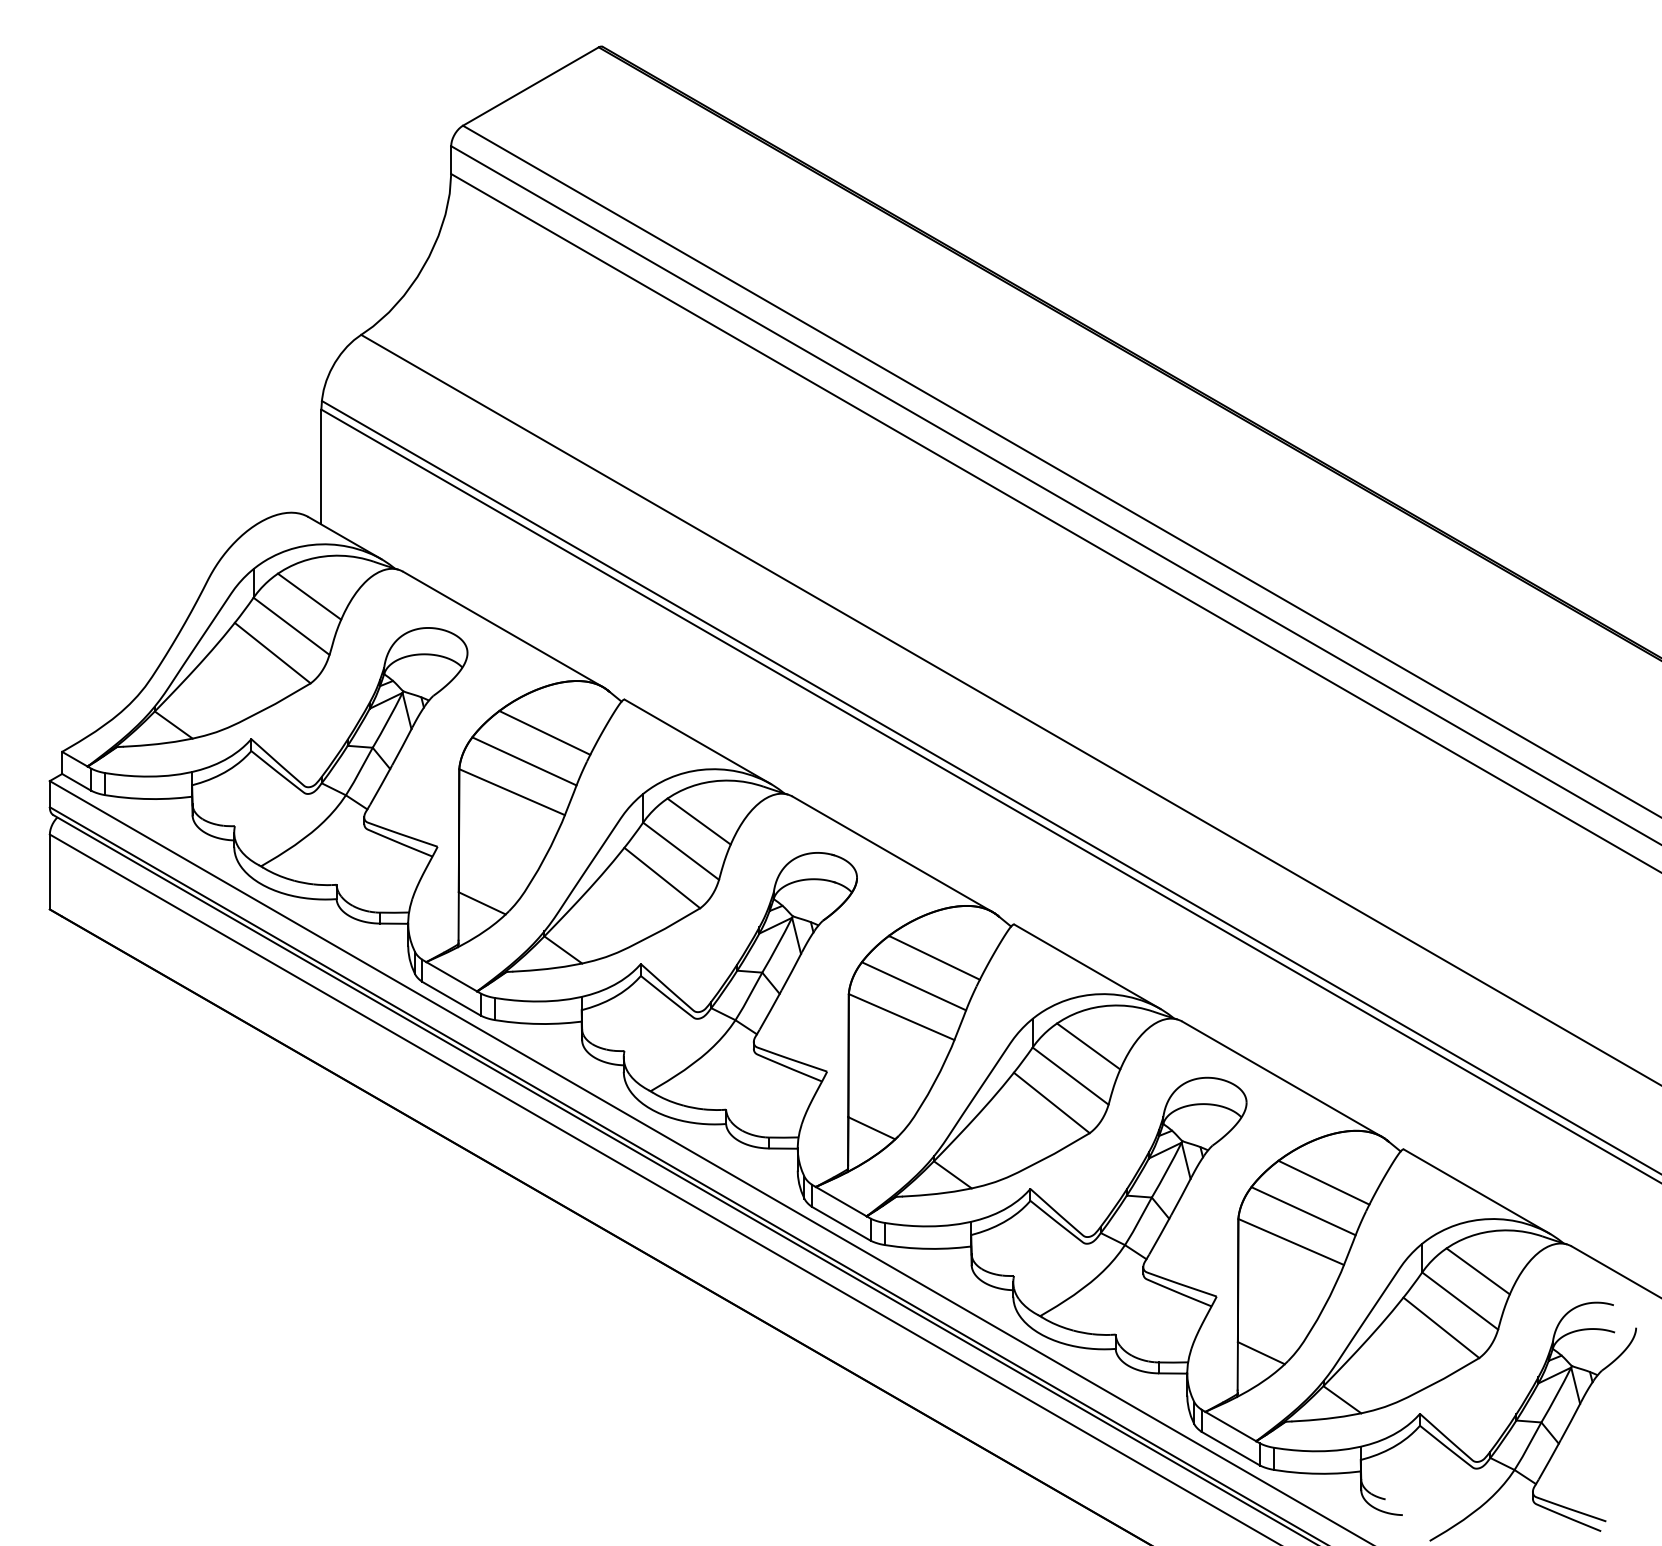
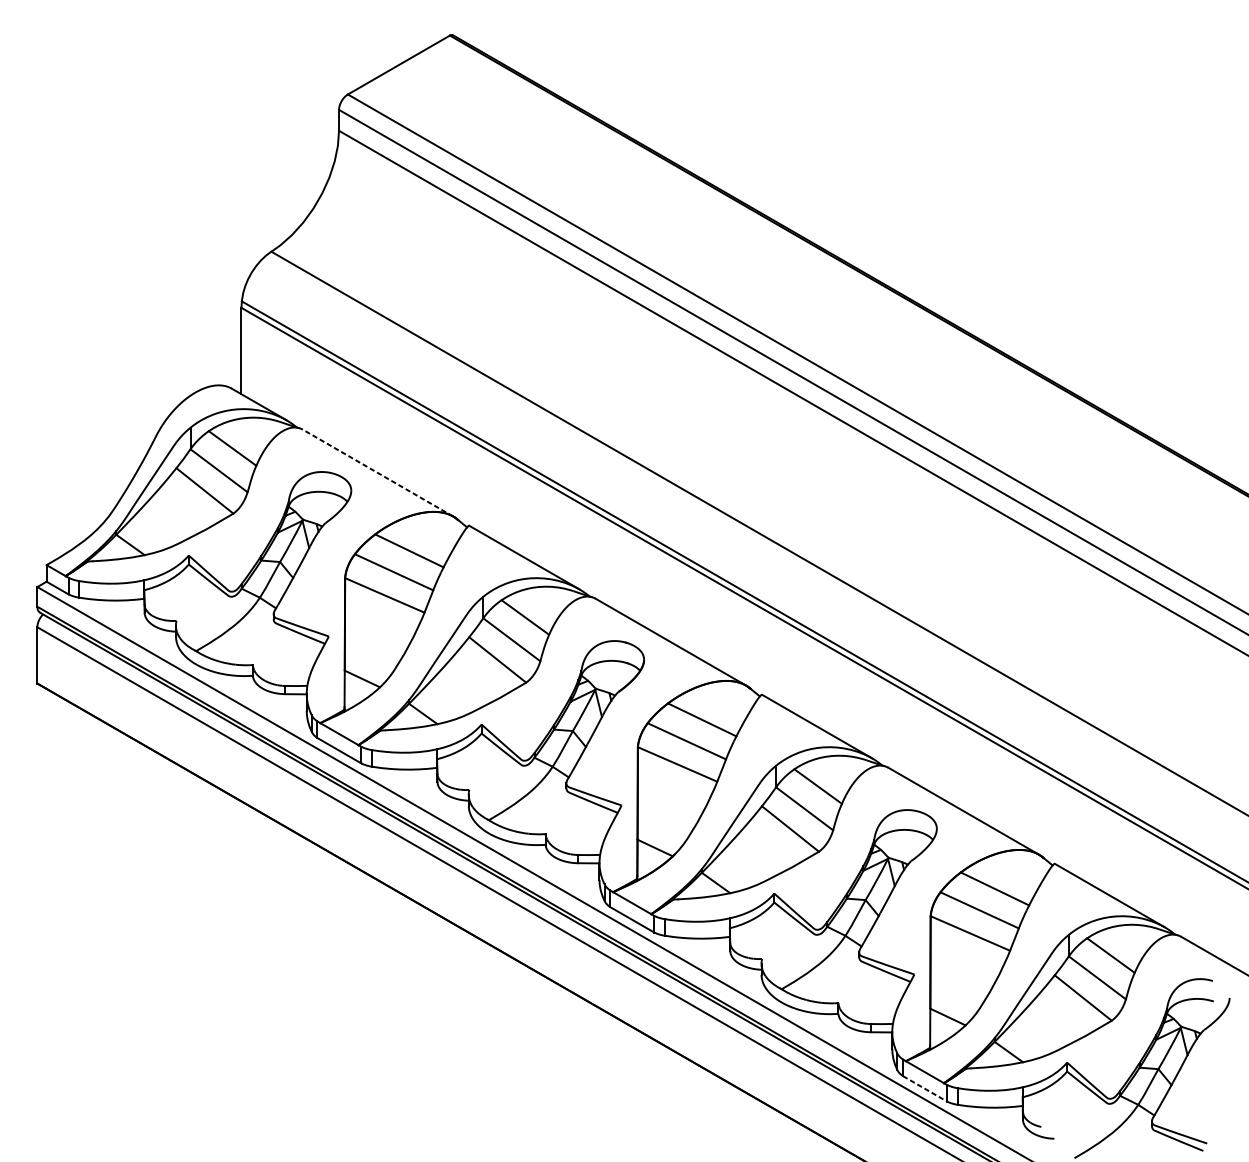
line: (502, 629) -> (377, 473), solid -> dashed
line: (1230, 1448) -> (924, 1088), solid -> dashed

